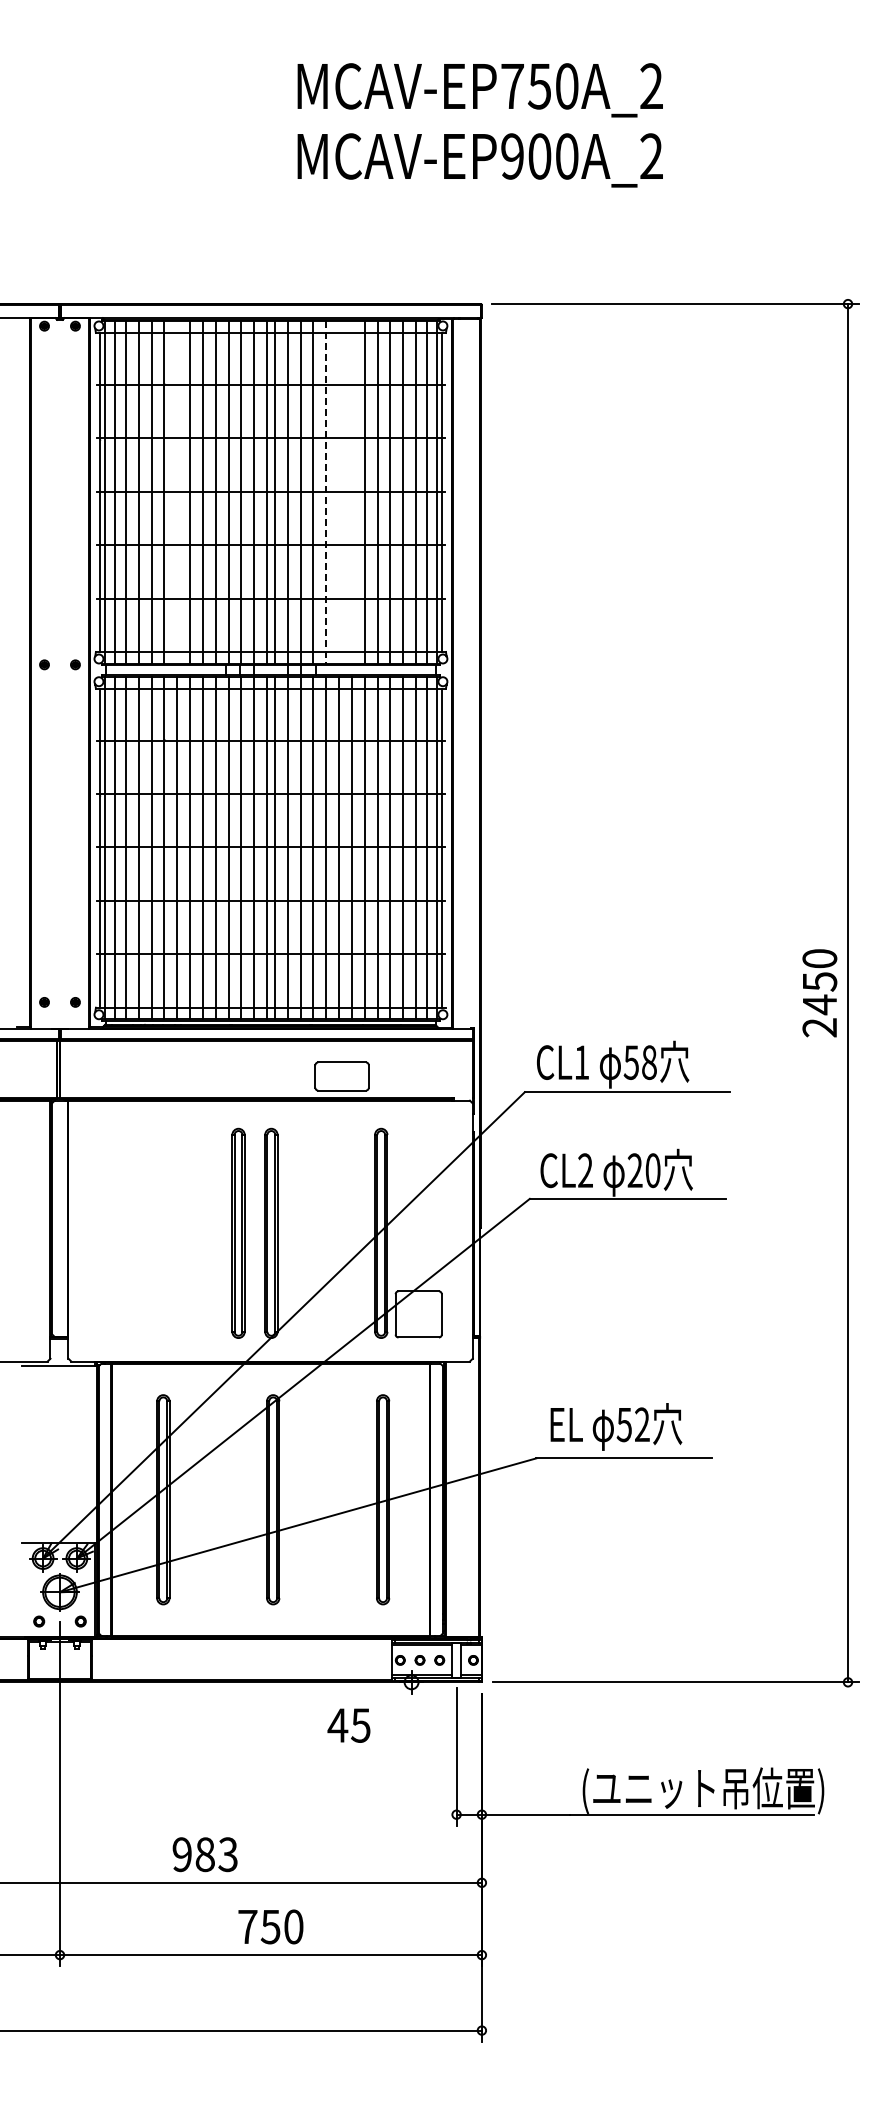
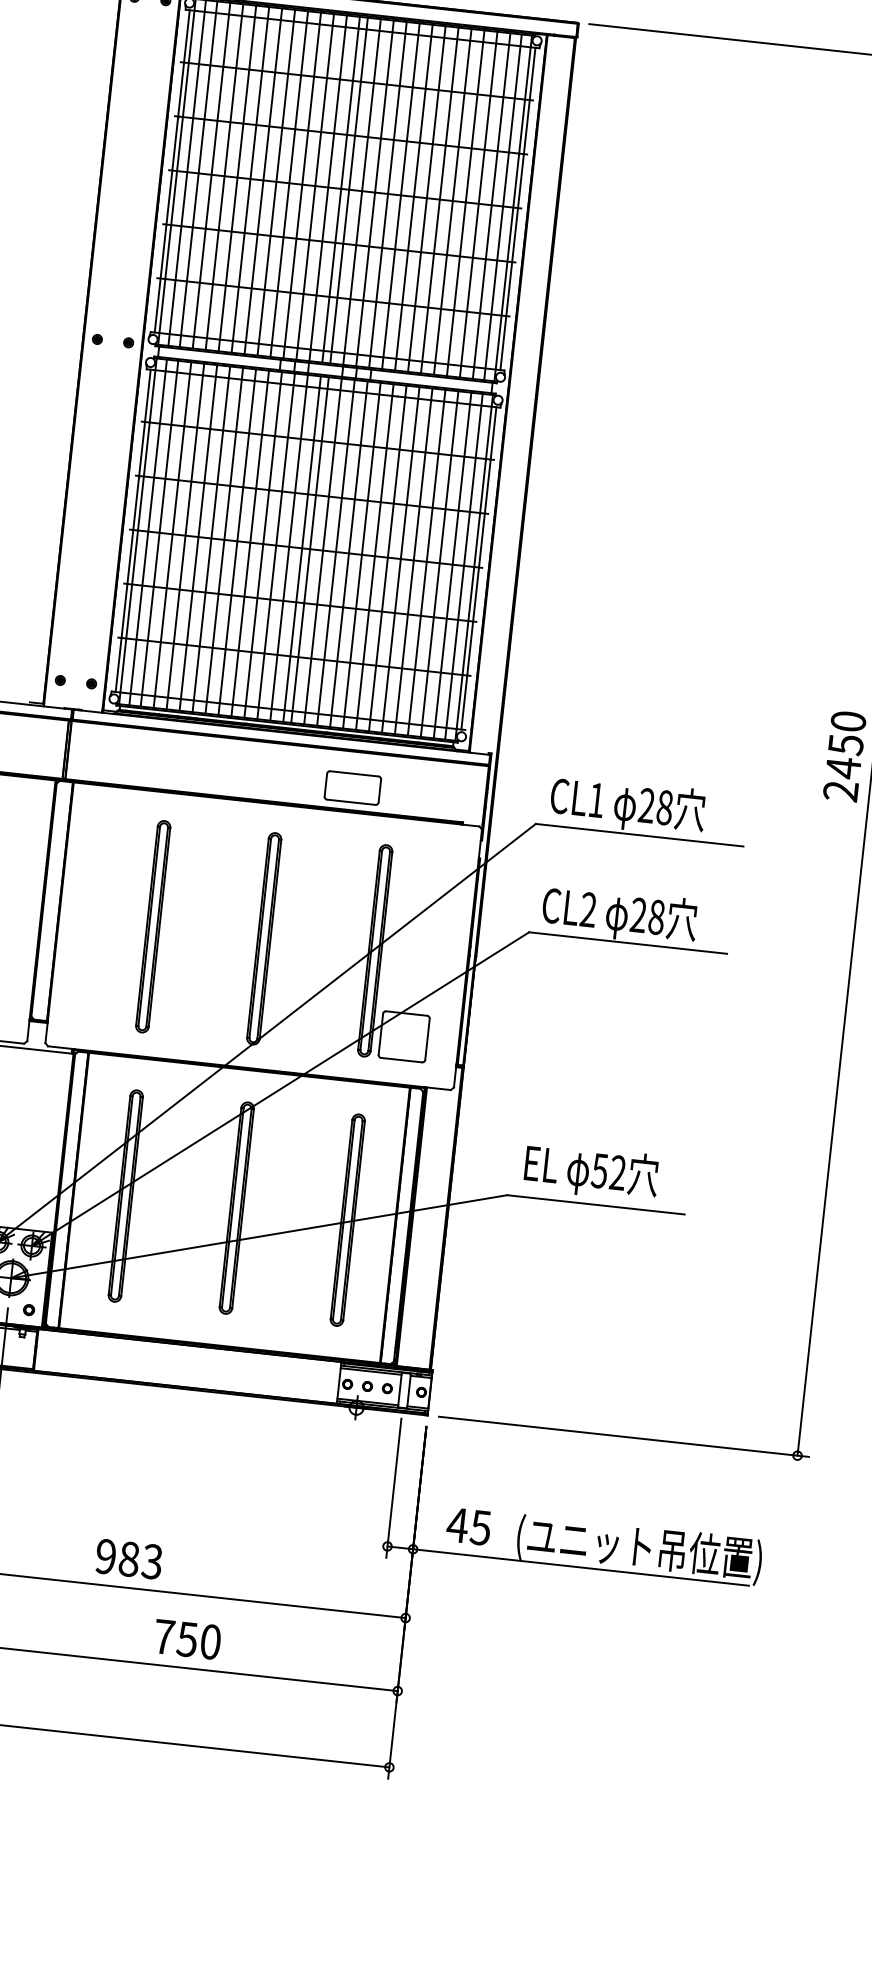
line: (177, 492) -> (250, 179), added
line: (326, 492) -> (401, 196), dashed -> solid
line: (339, 492) -> (414, 197), added
line: (351, 492) -> (426, 199), added
text: (630, 1062) -> (645, 805), 58 -> 28
text: (652, 1170) -> (656, 917), 20 -> 28
part: (238, 1232) -> (153, 925), moved
text: (348, 1725) -> (468, 1526), moved

